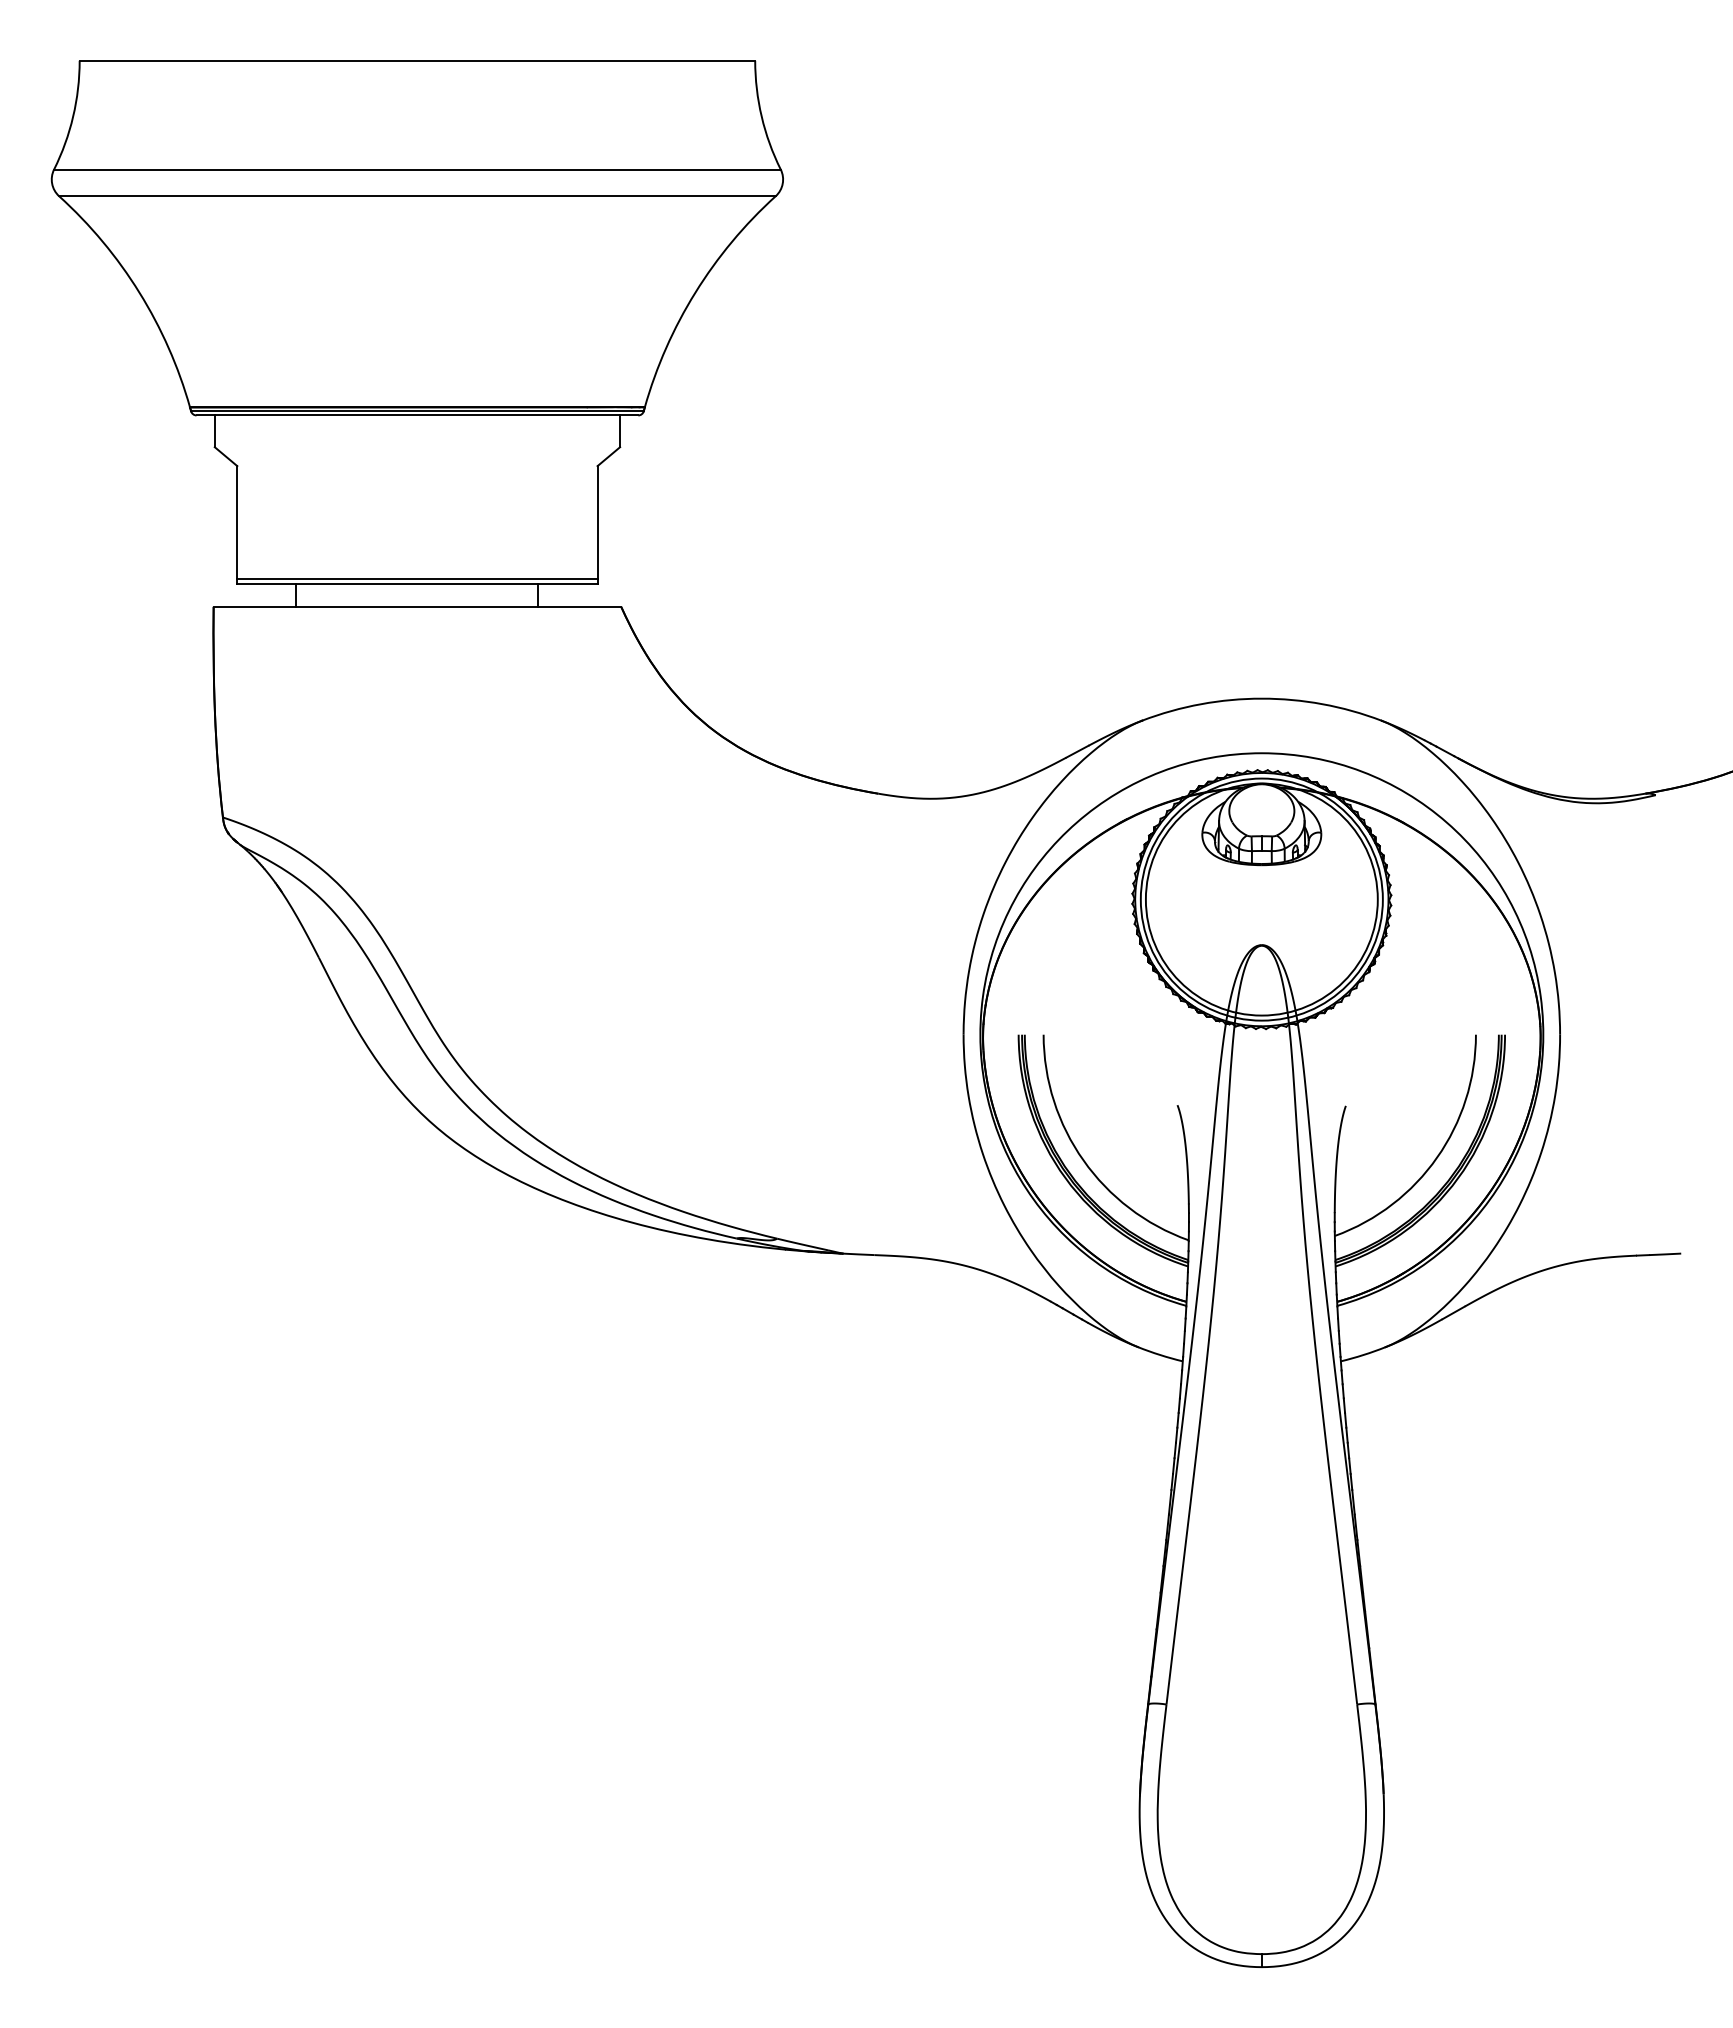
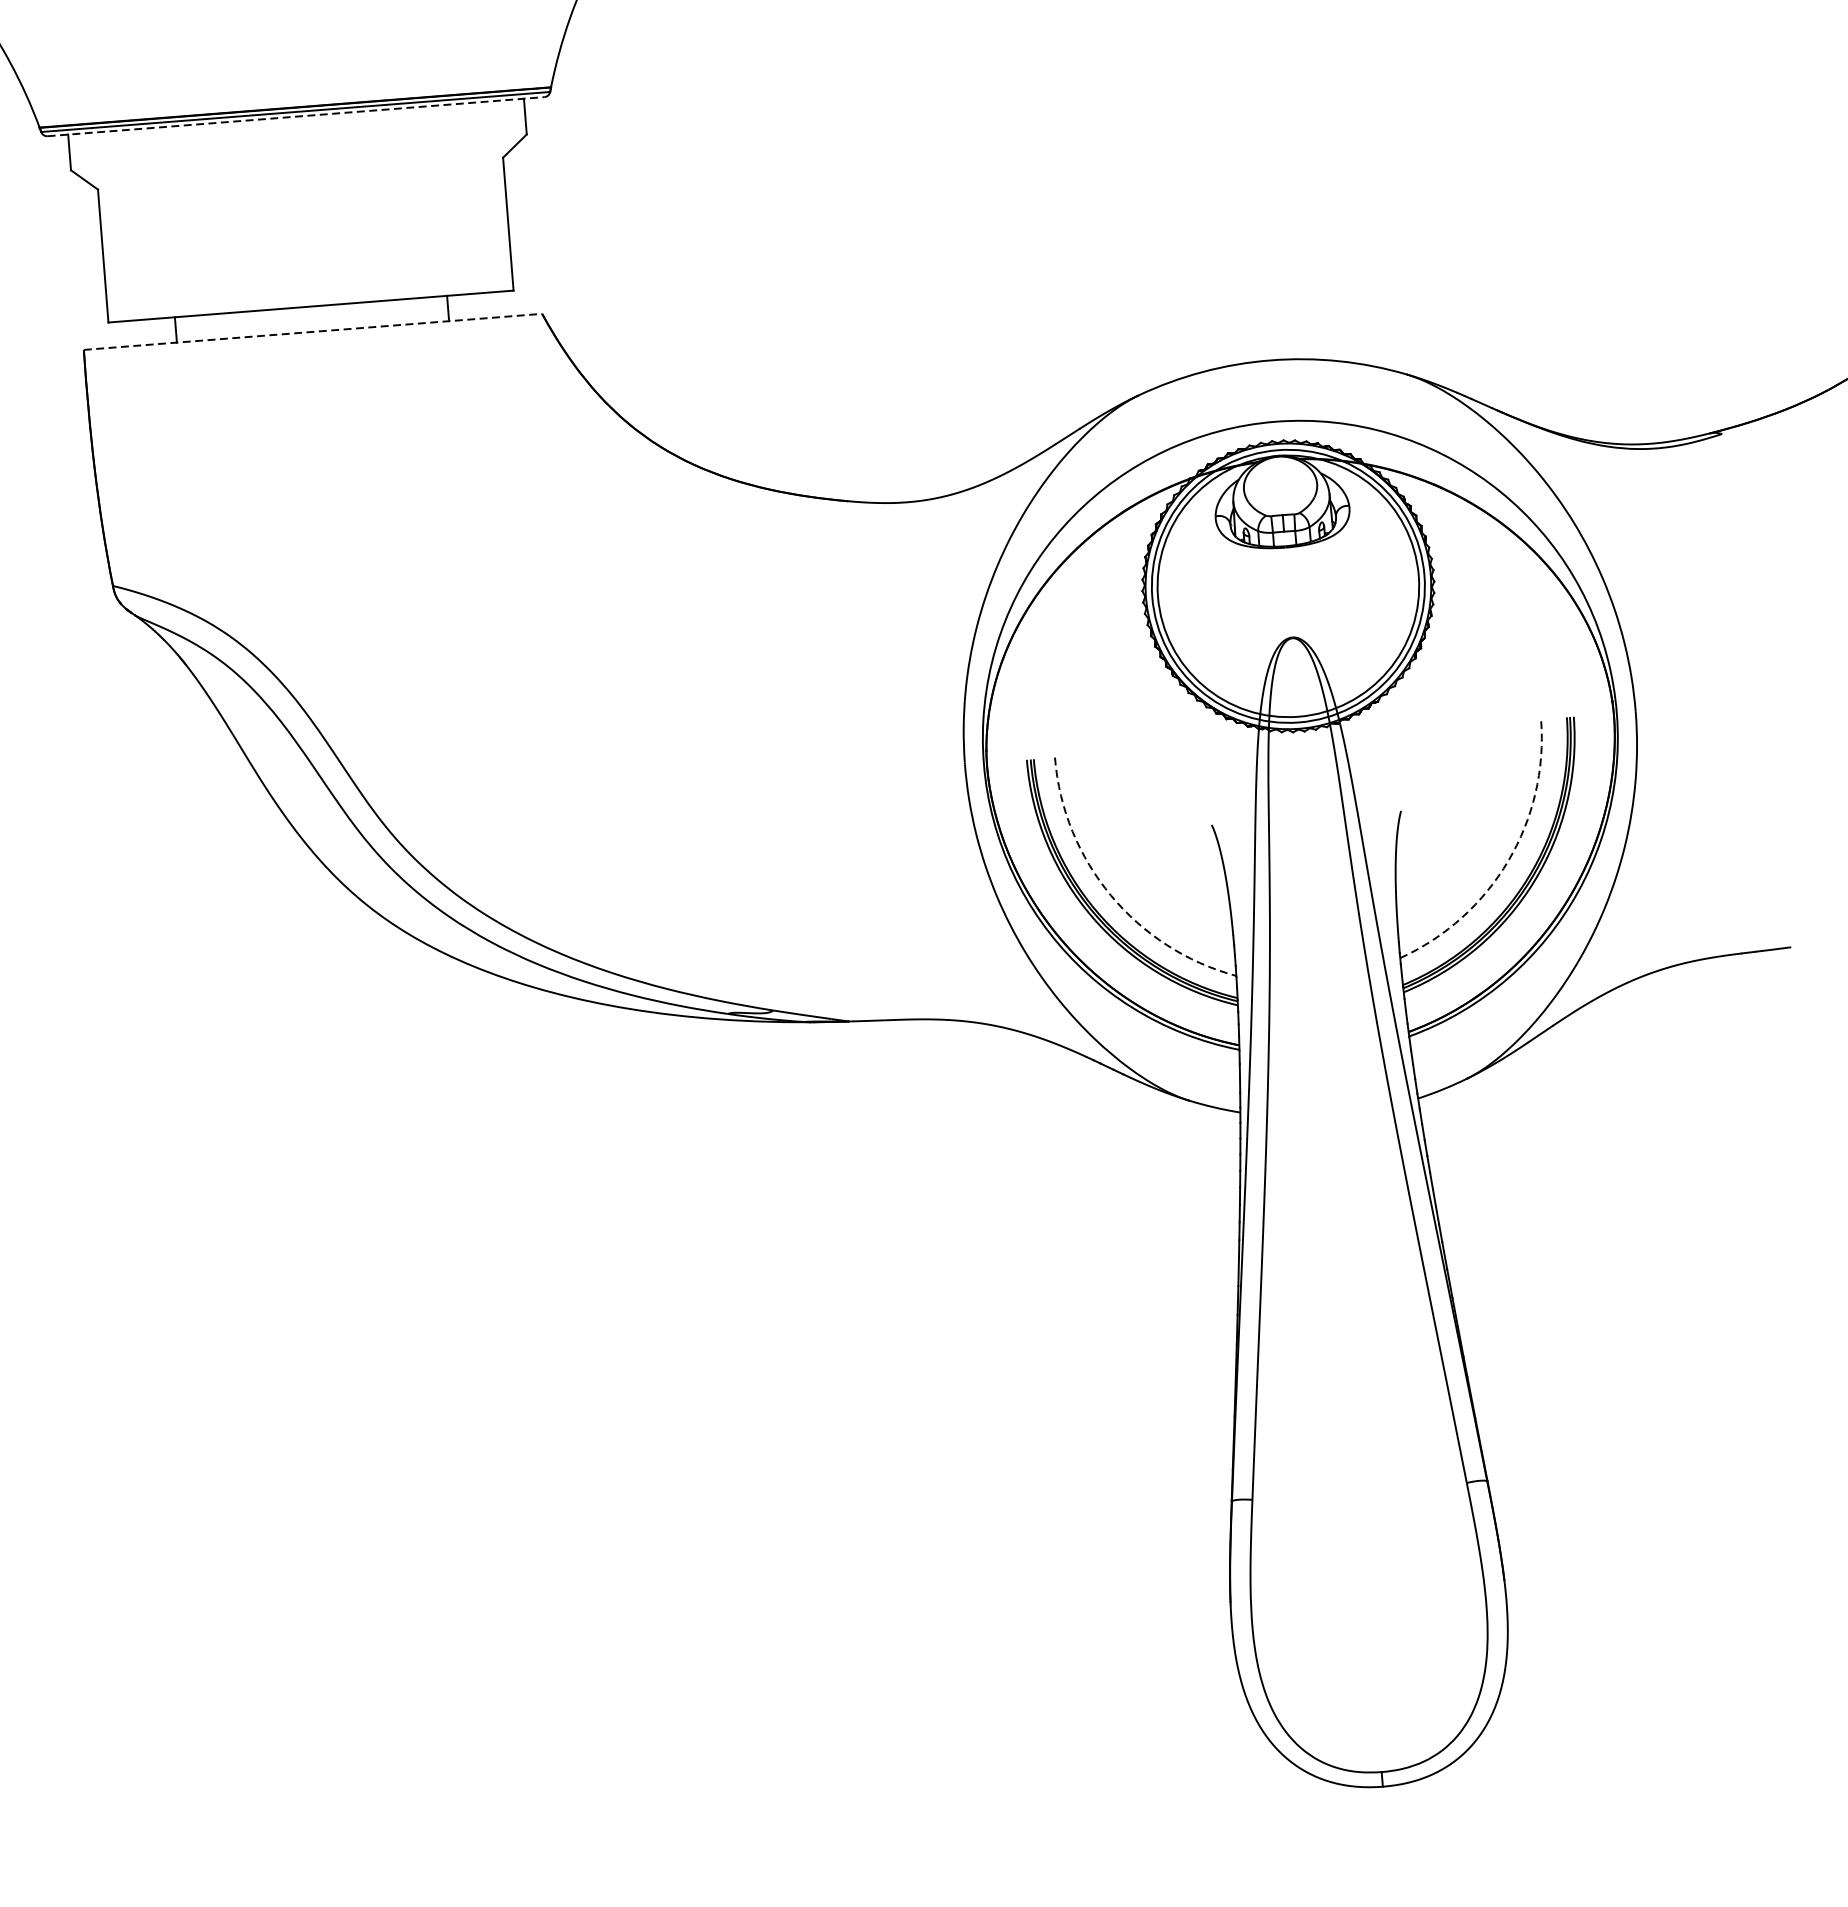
line: (417, 415) -> (296, 116), solid -> dashed
line: (417, 578) -> (310, 300), removed
line: (417, 606) -> (313, 331), solid -> dashed
arc: (1437, 1157) -> (1508, 860), solid -> dashed
arc: (1083, 1160) -> (1110, 895), solid -> dashed

